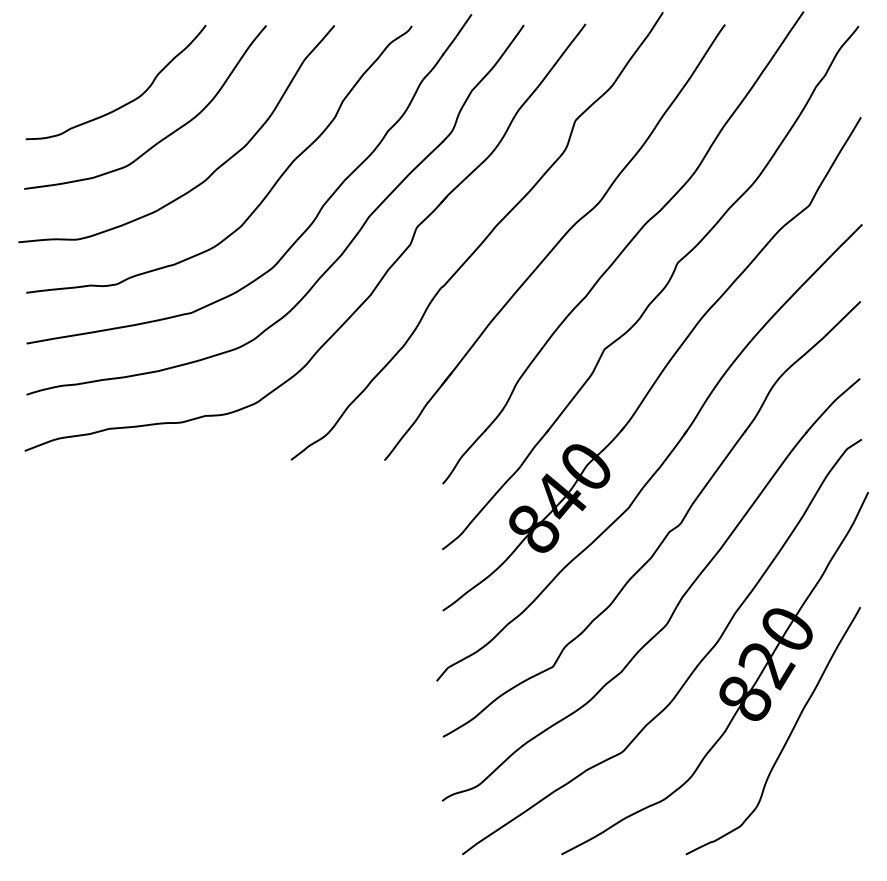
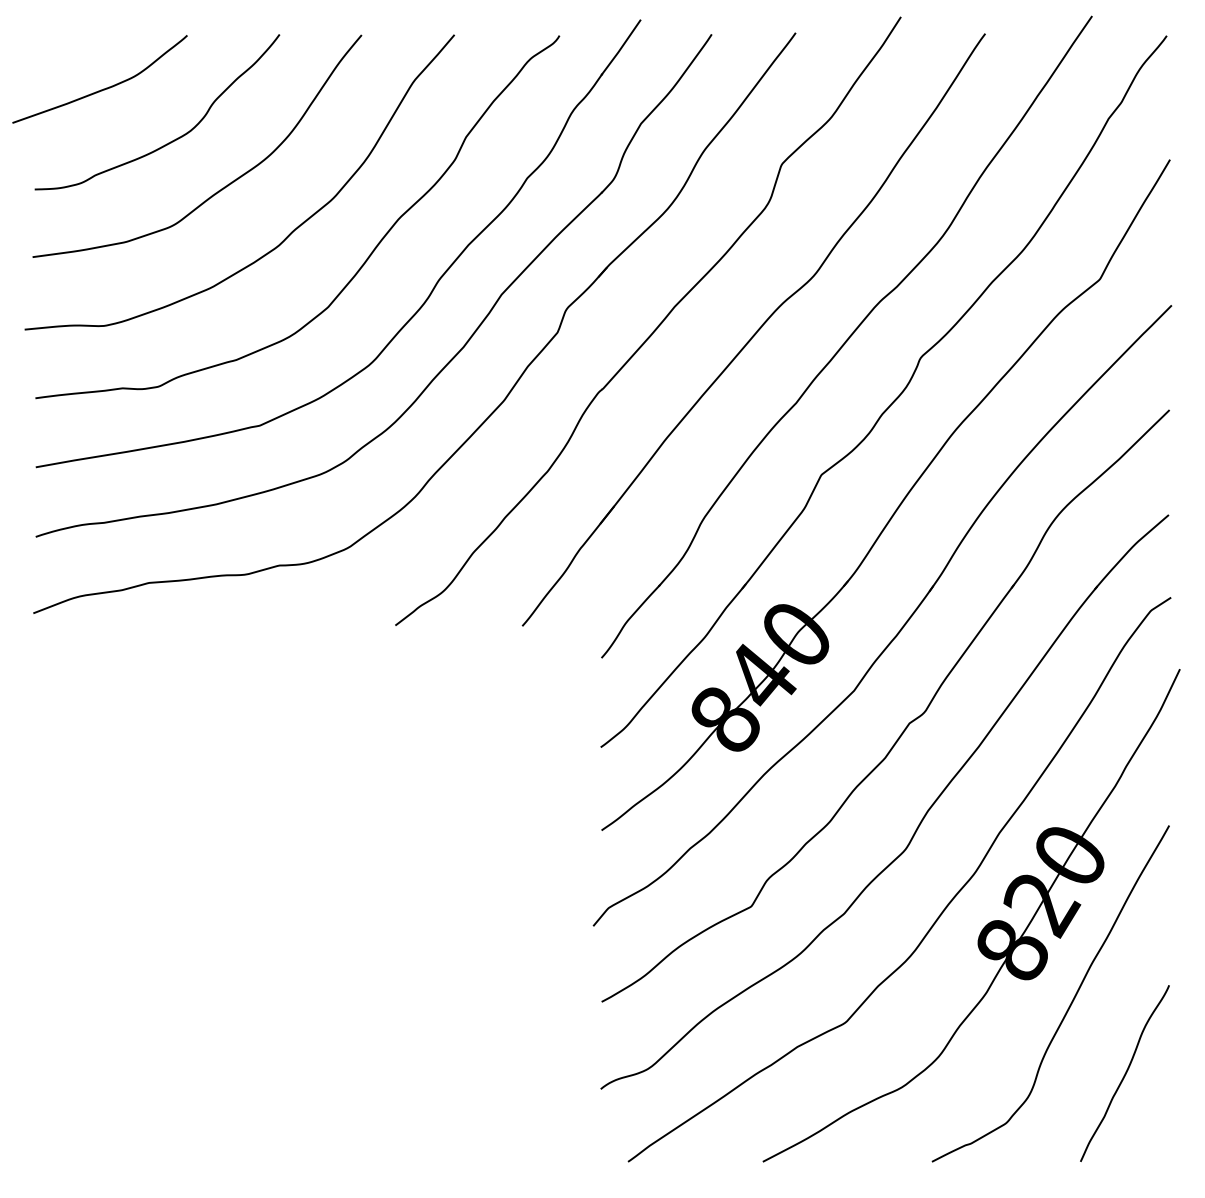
curve: (76, 64) -> (103, 88), added
curve: (827, 789) -> (1124, 1073), added

